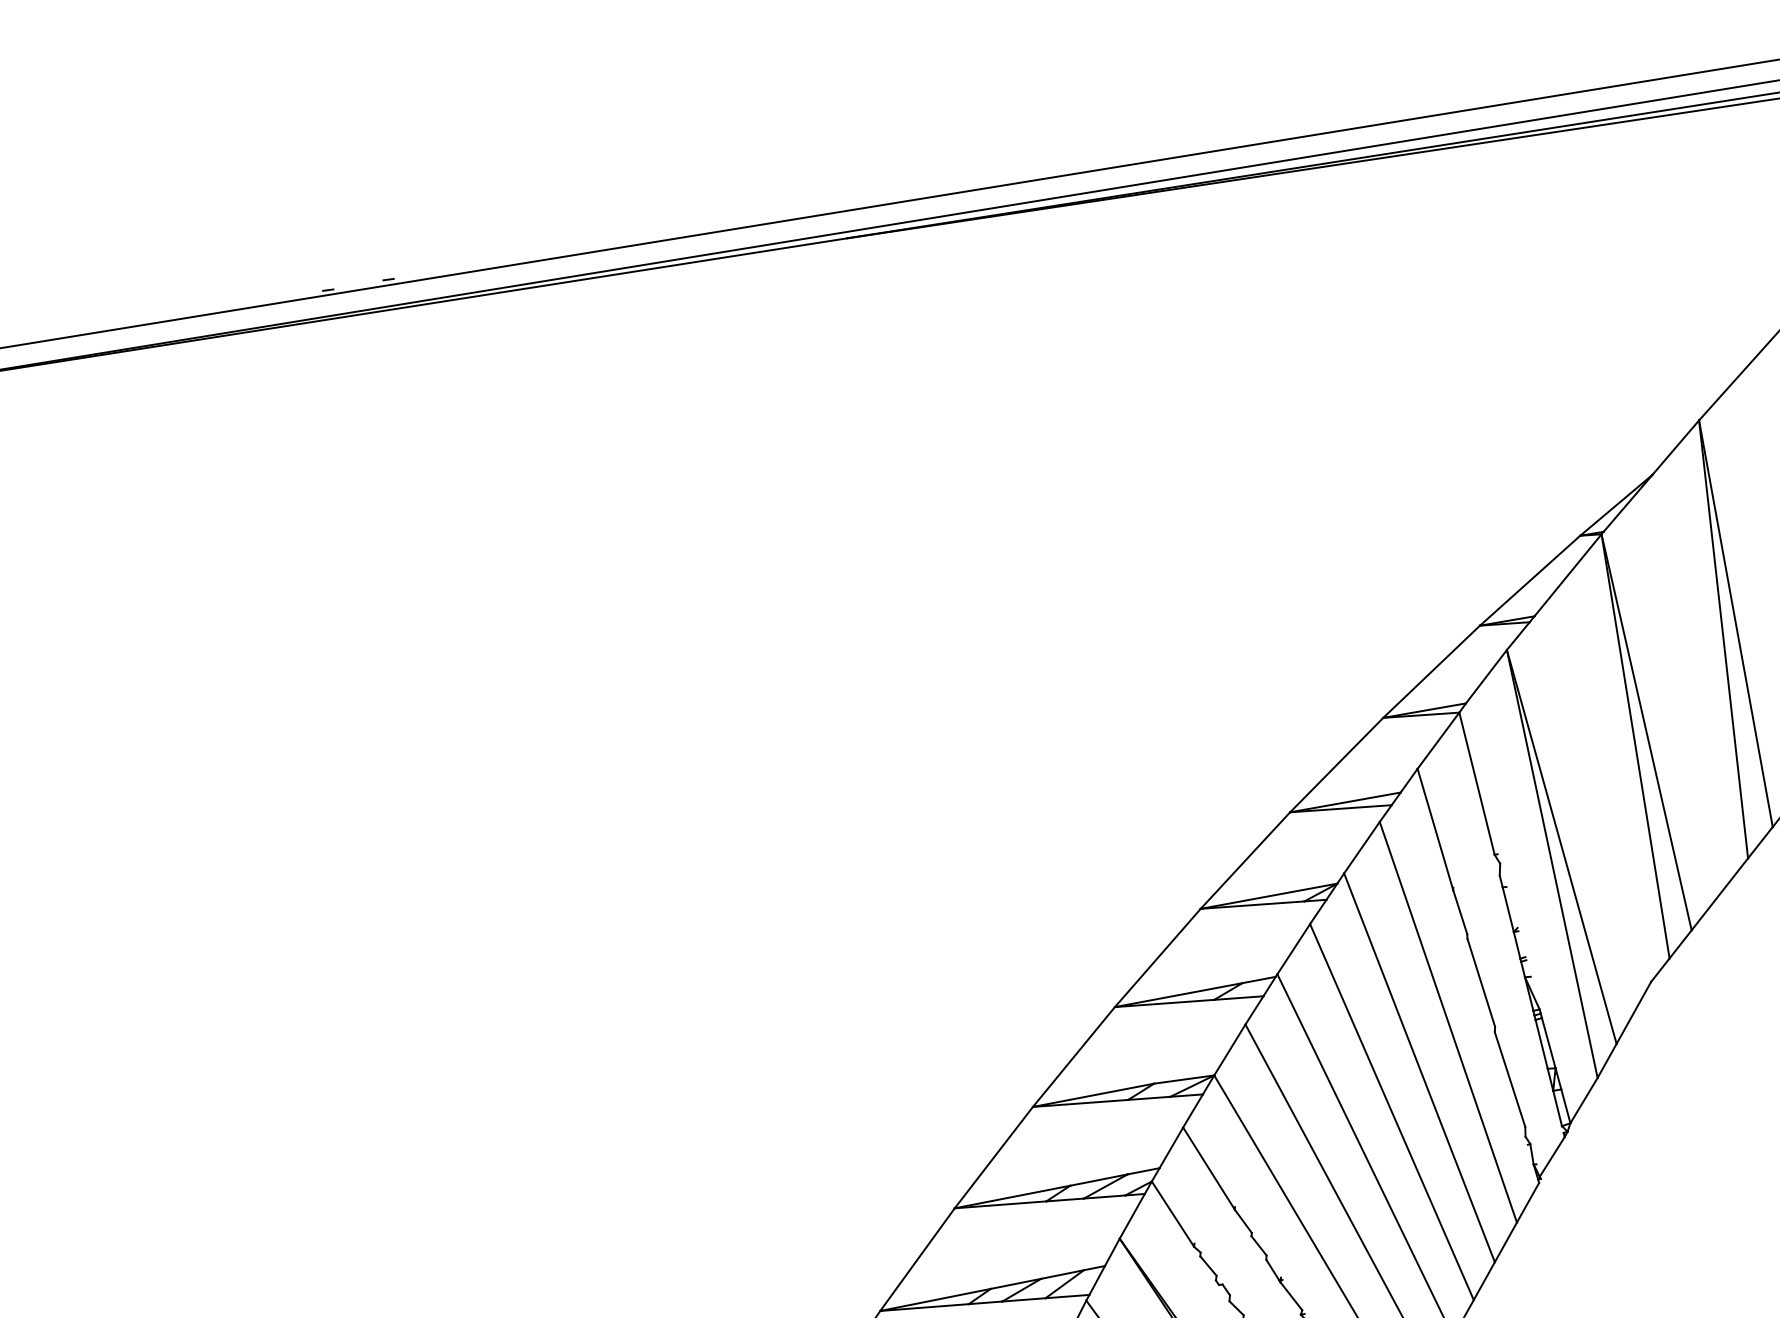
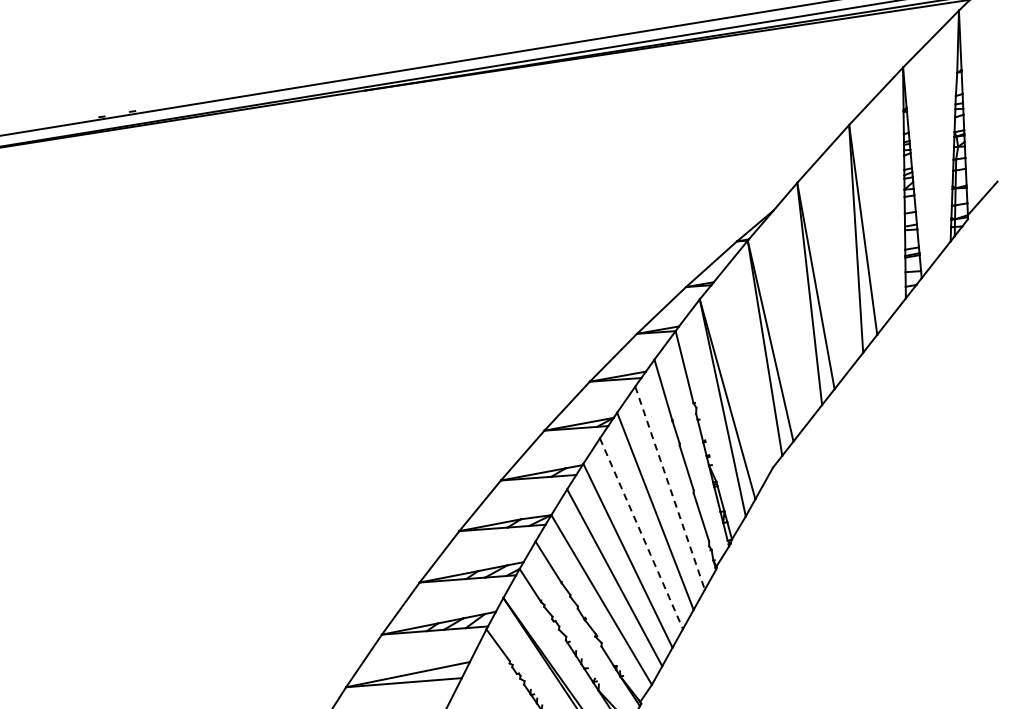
line: (1449, 1022) -> (670, 488), solid -> dashed
line: (1392, 1111) -> (641, 533), solid -> dashed

